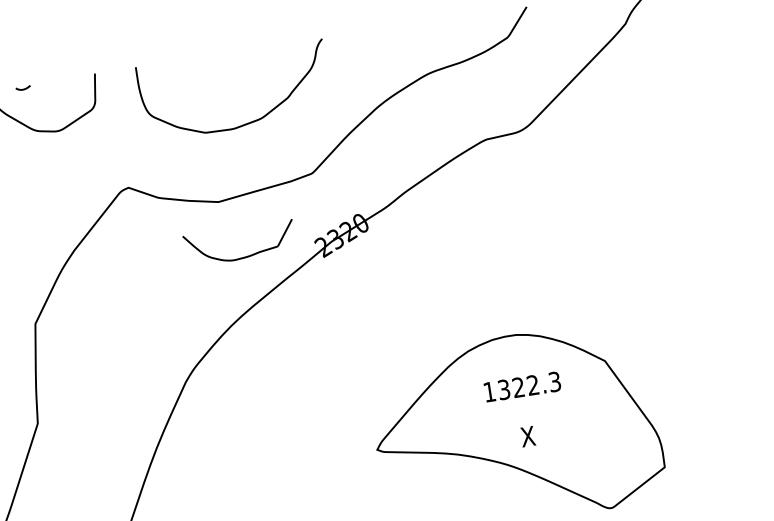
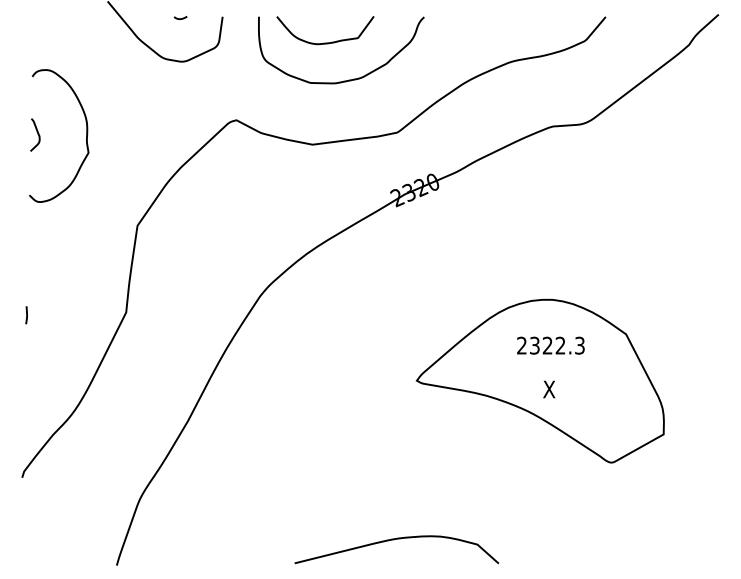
curve: (23, 88) -> (180, 18), moved
curve: (241, 257) -> (325, 42), moved
text: (489, 391) -> (521, 345), 1322.3 -> 2322.3

